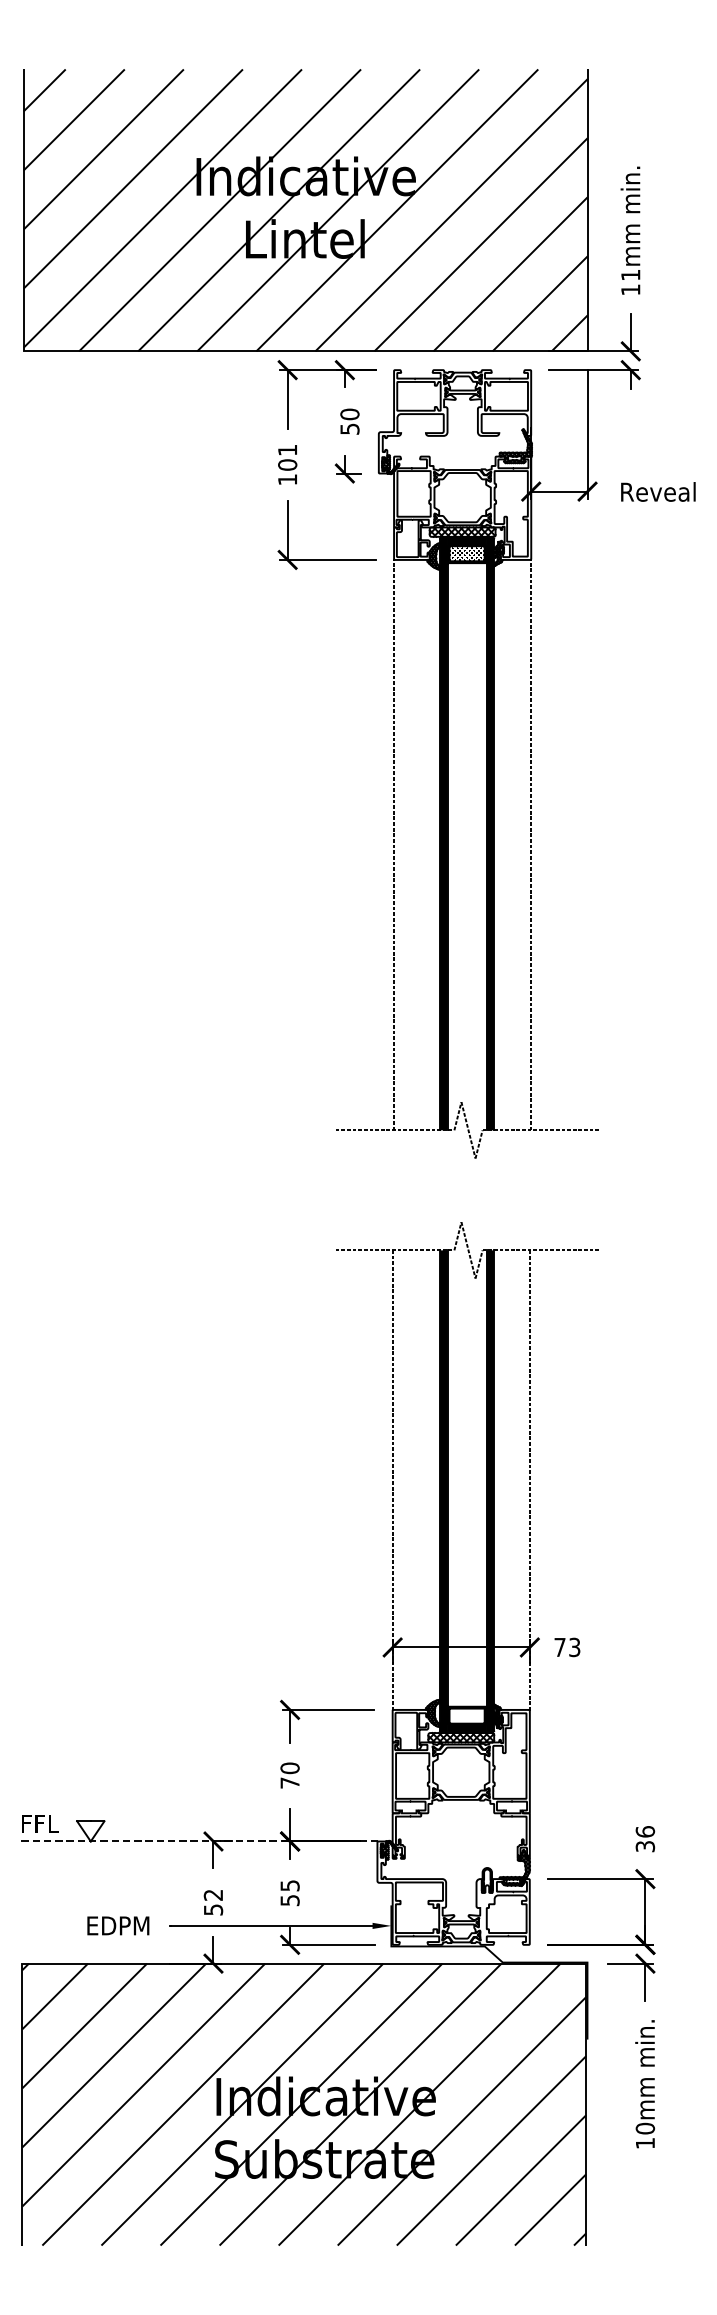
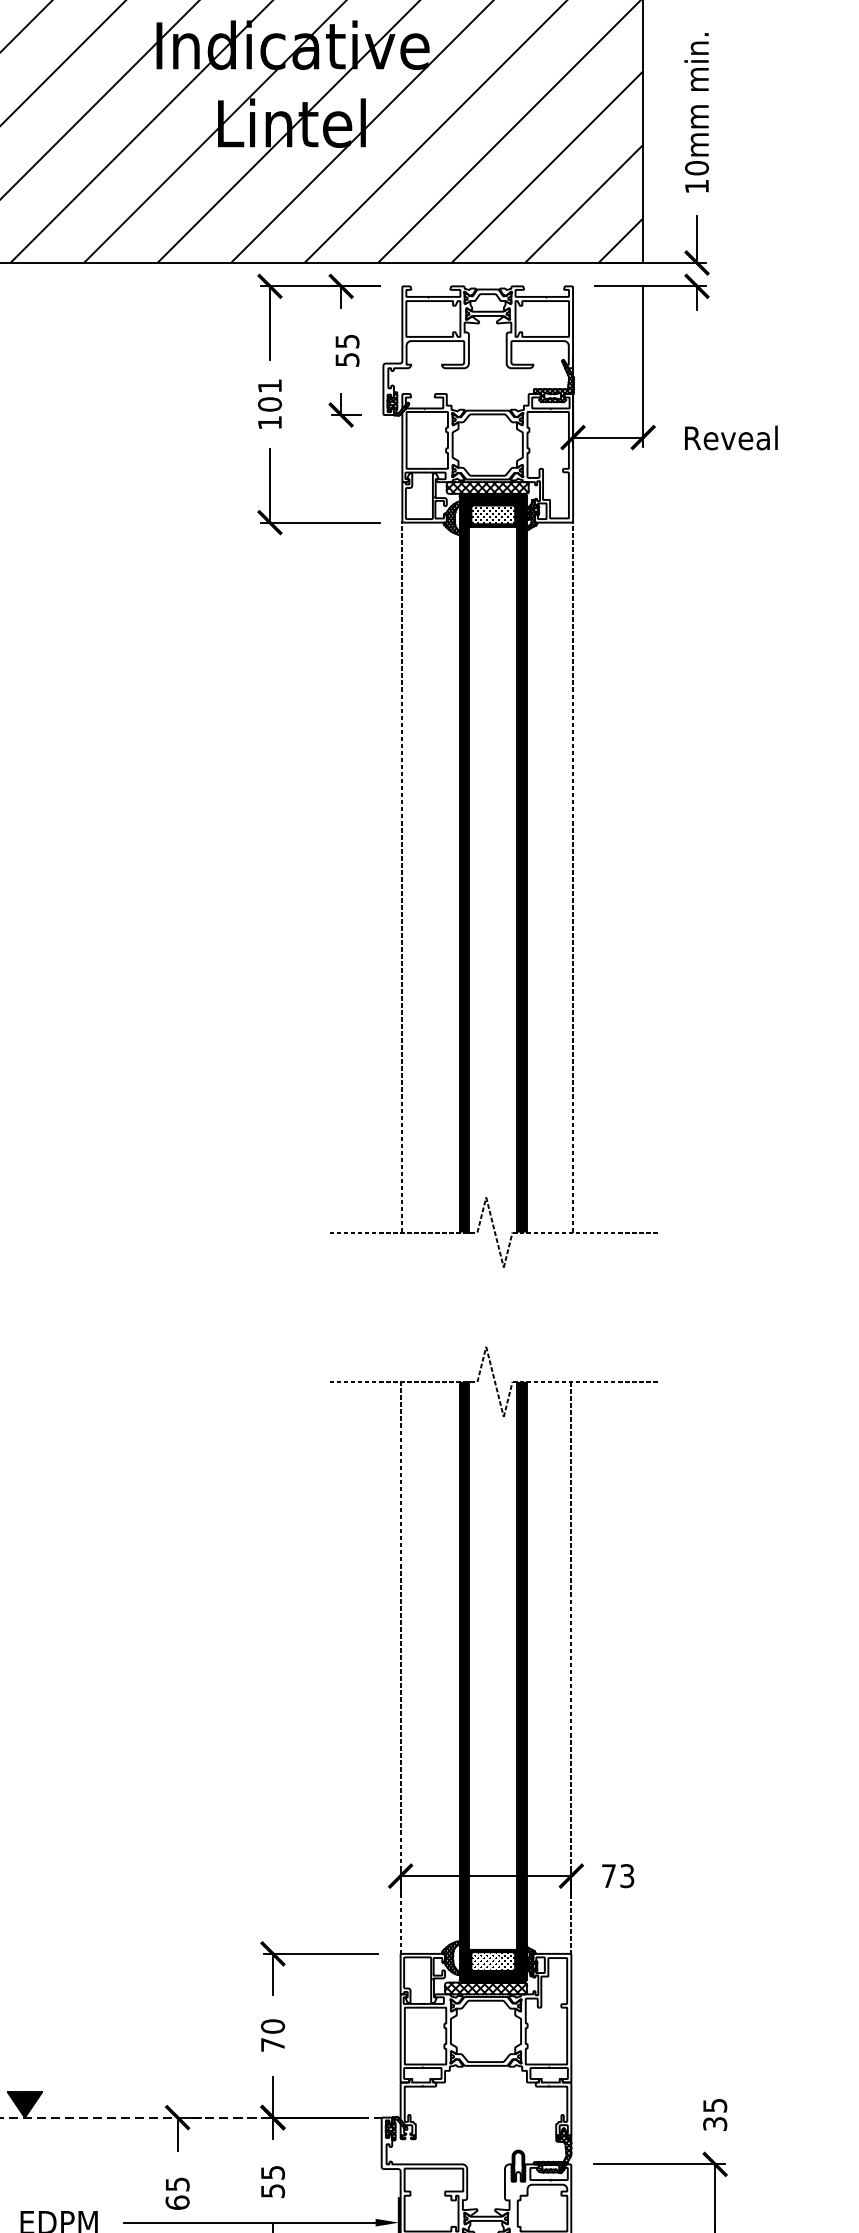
text: (630, 274) -> (696, 167), 11mm -> 10mm
text: (349, 414) -> (346, 341), 50 -> 55
hatch: (466, 1715) -> (492, 1960), added
fill: (90, 1831) -> (24, 2105), added
text: (645, 1831) -> (715, 2105), 36 -> 35
text: (213, 1902) -> (177, 2193), 52 -> 65

